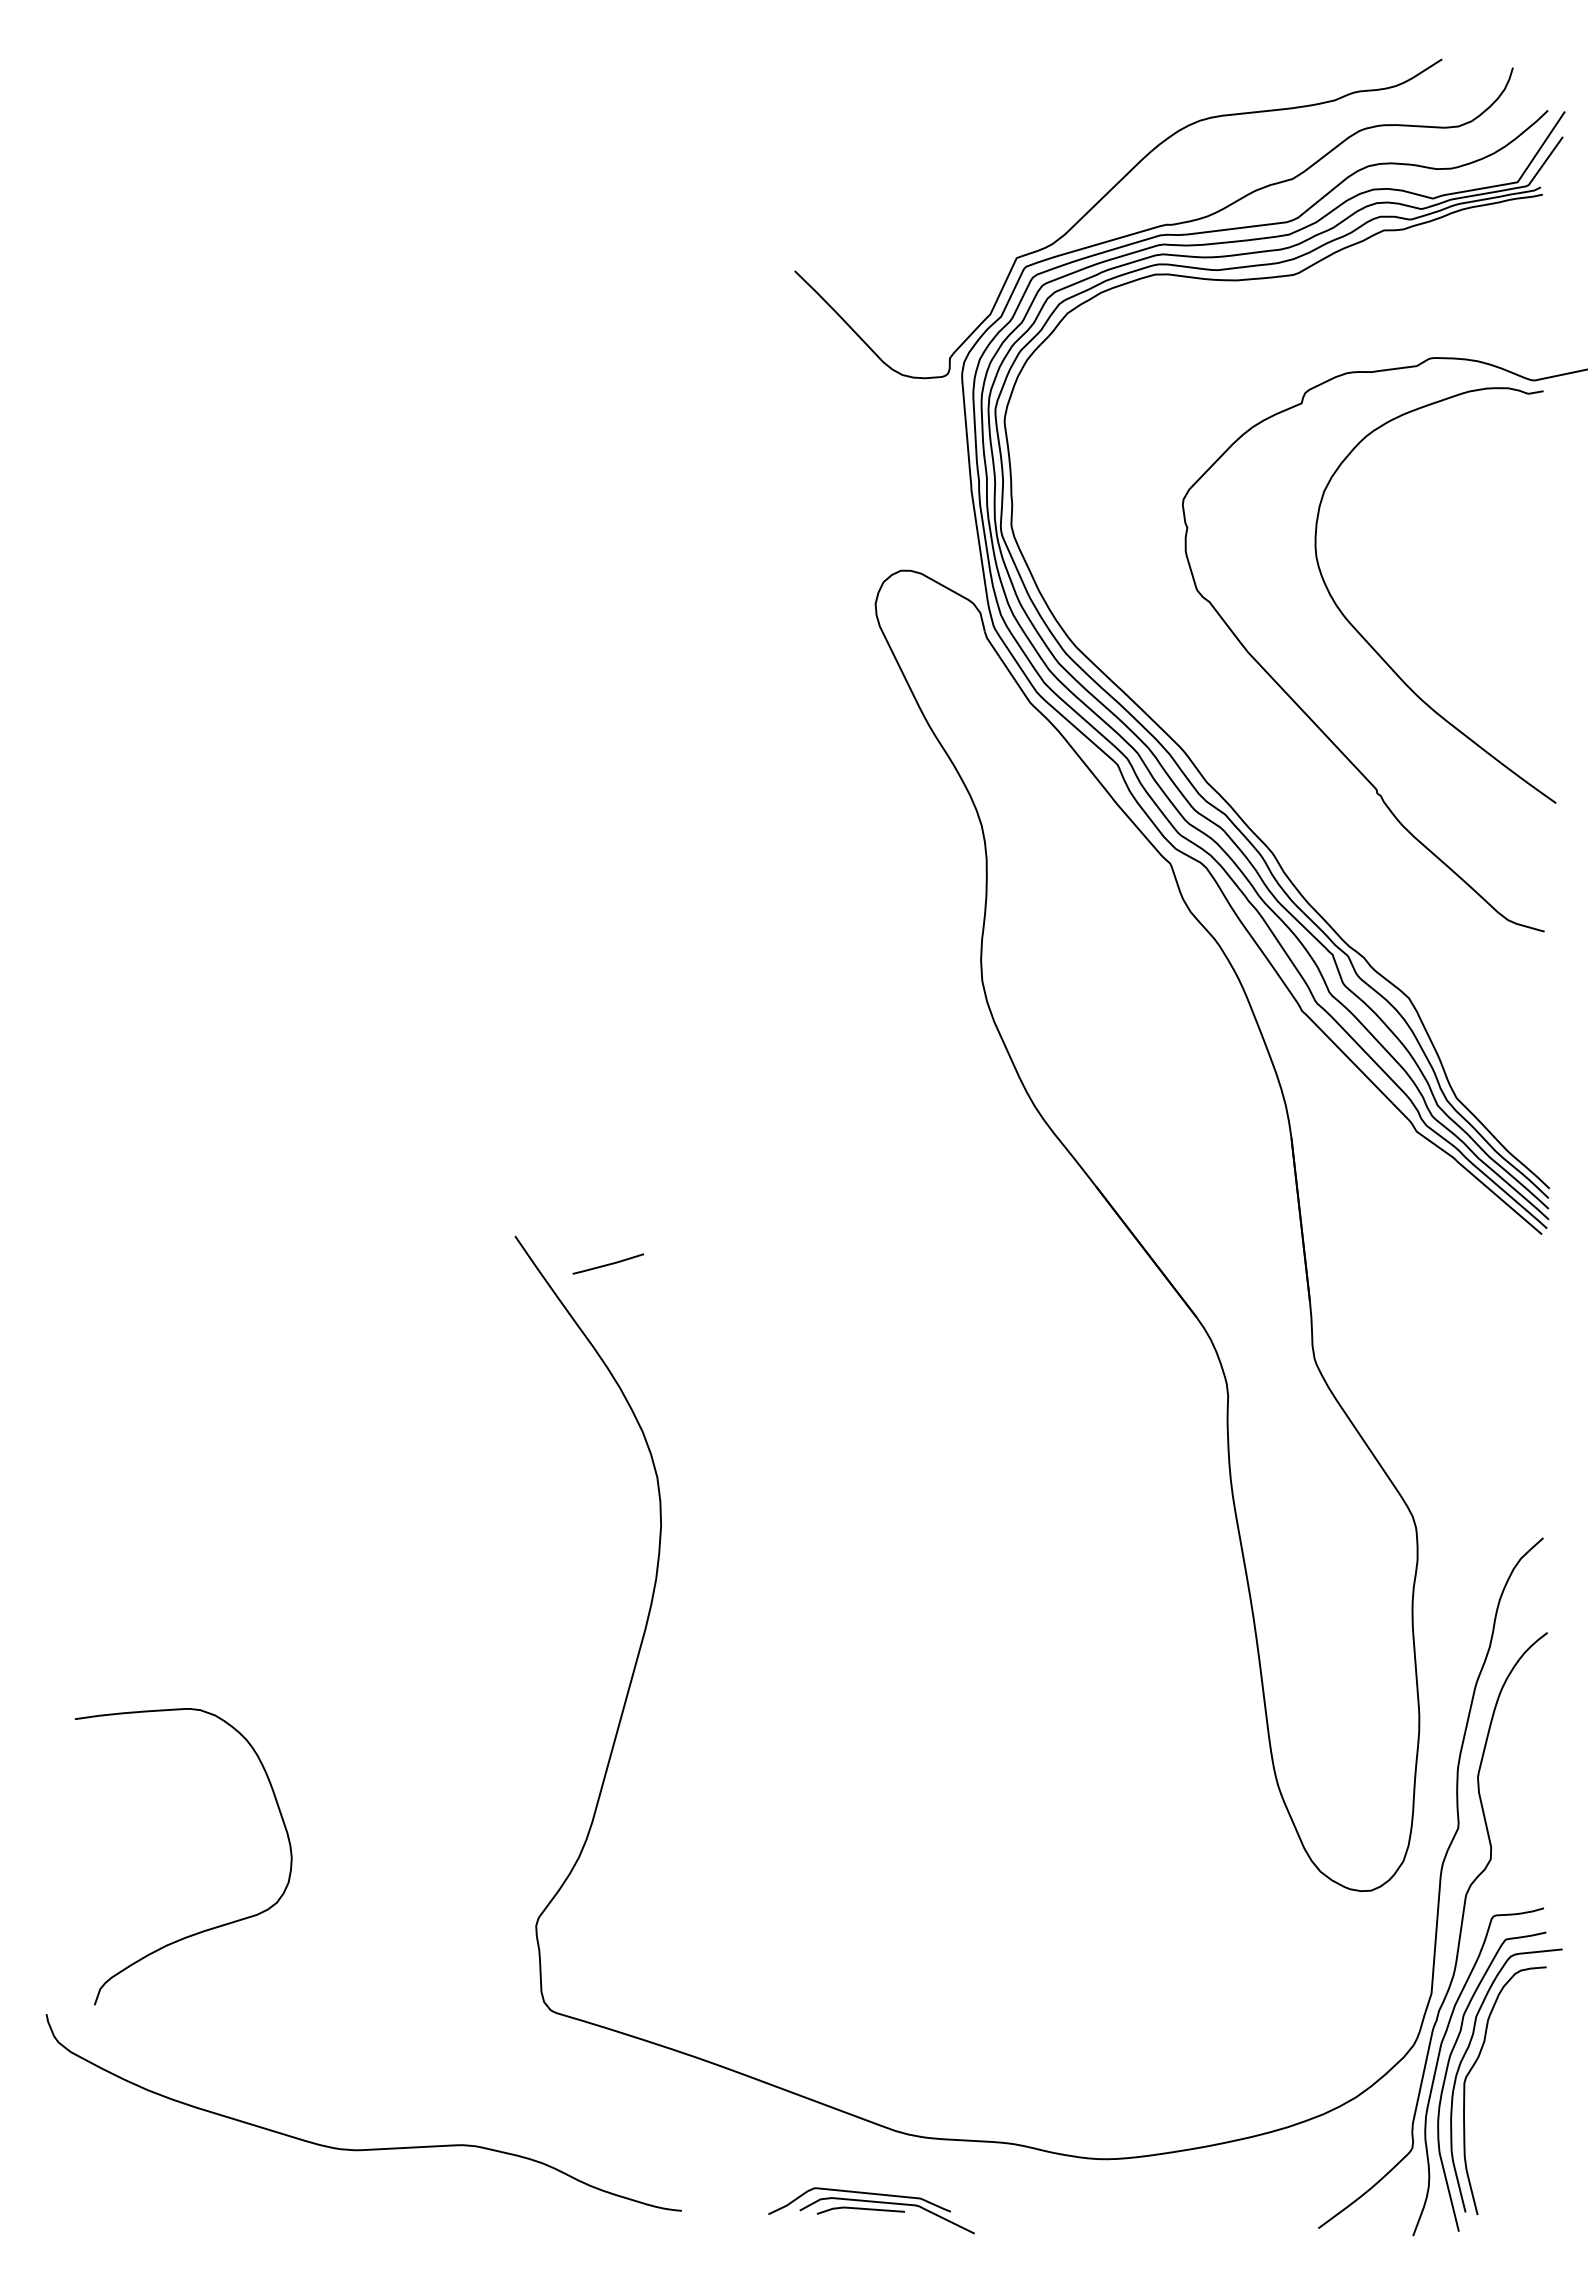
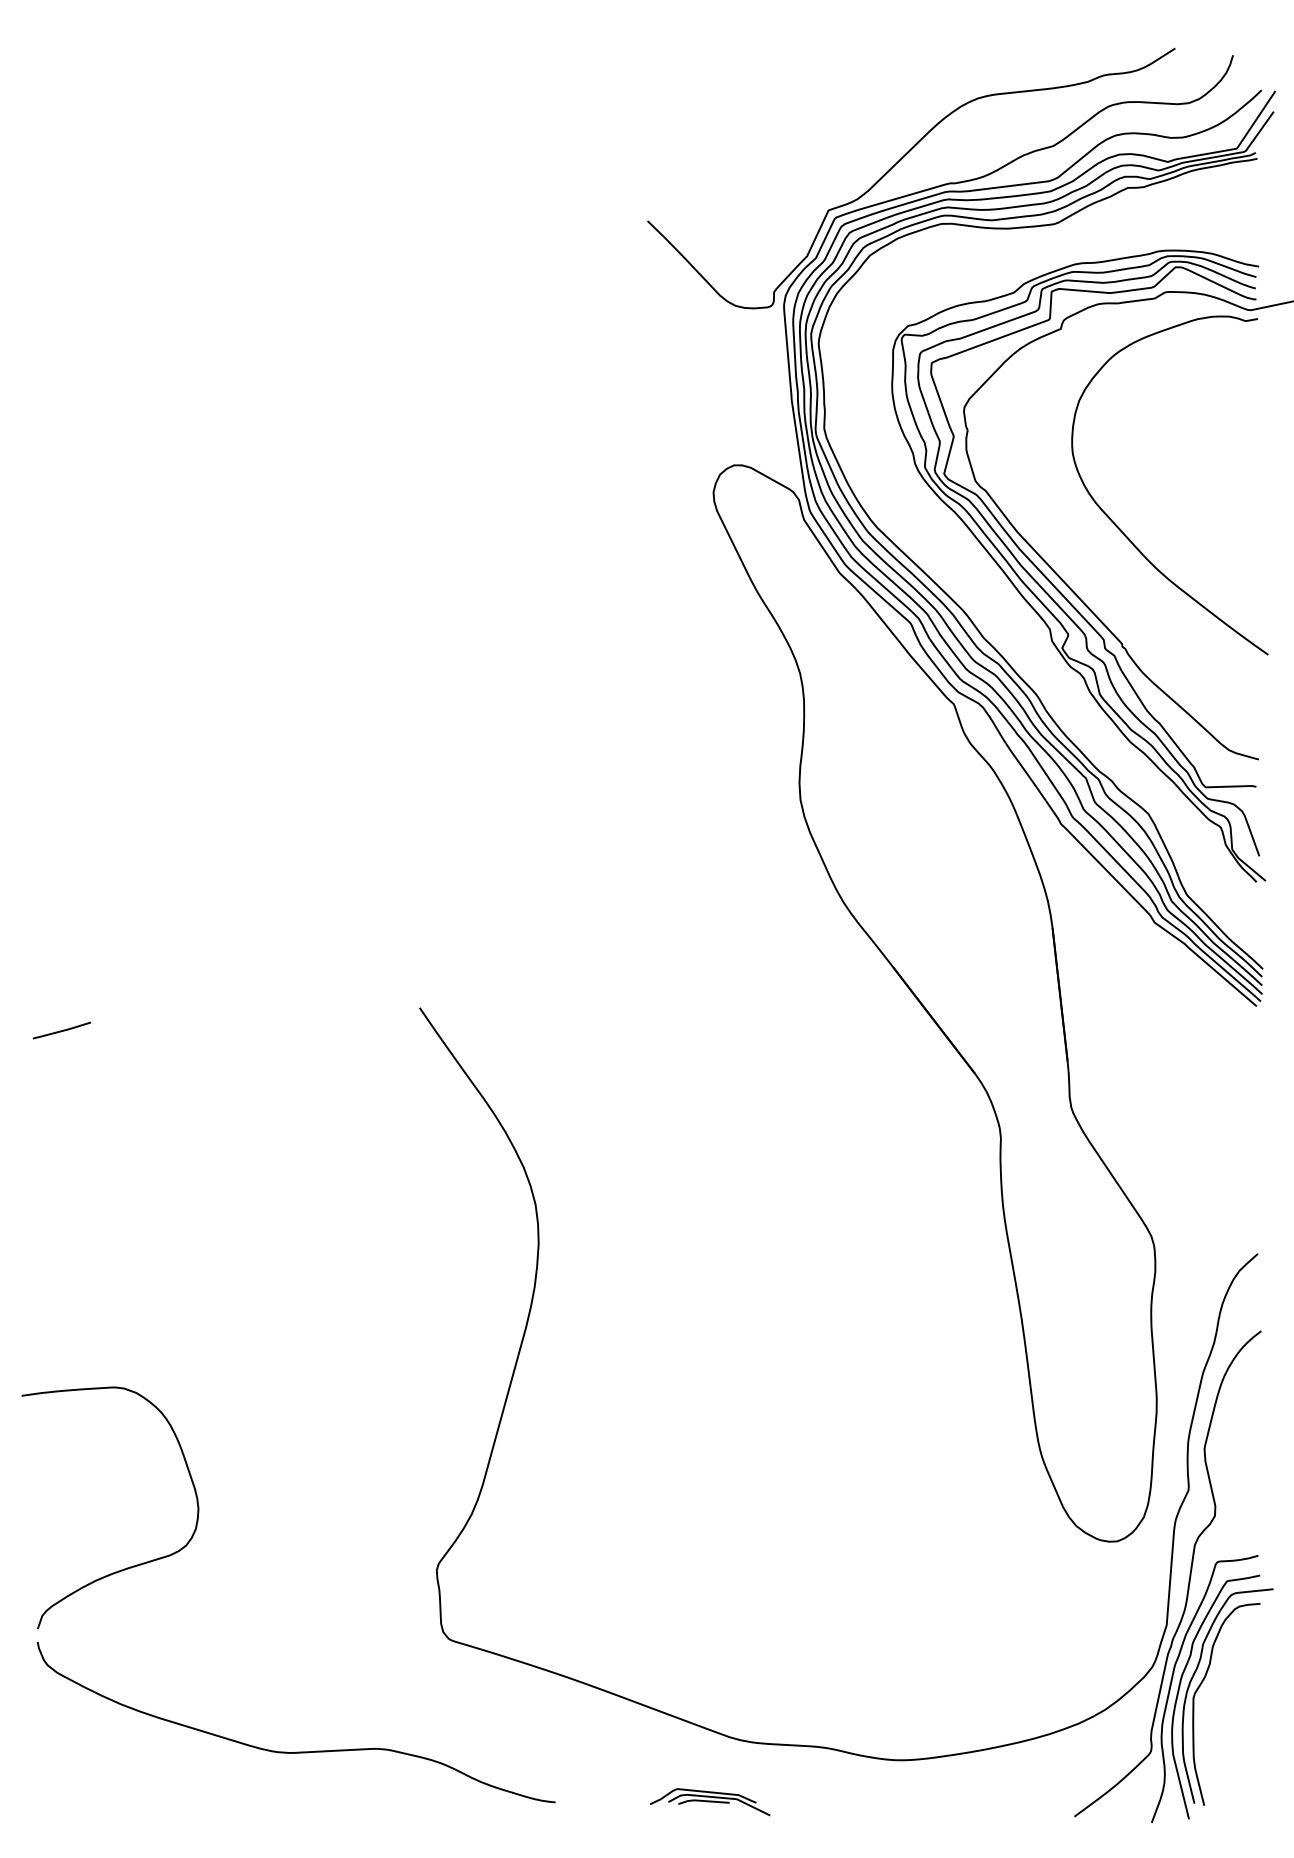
part: (1296, 720) -> (1056, 587), added
line: (608, 1263) -> (62, 1030), moved
curve: (208, 1928) -> (130, 1566), moved
part: (871, 2210) -> (710, 1802), size x0.71

